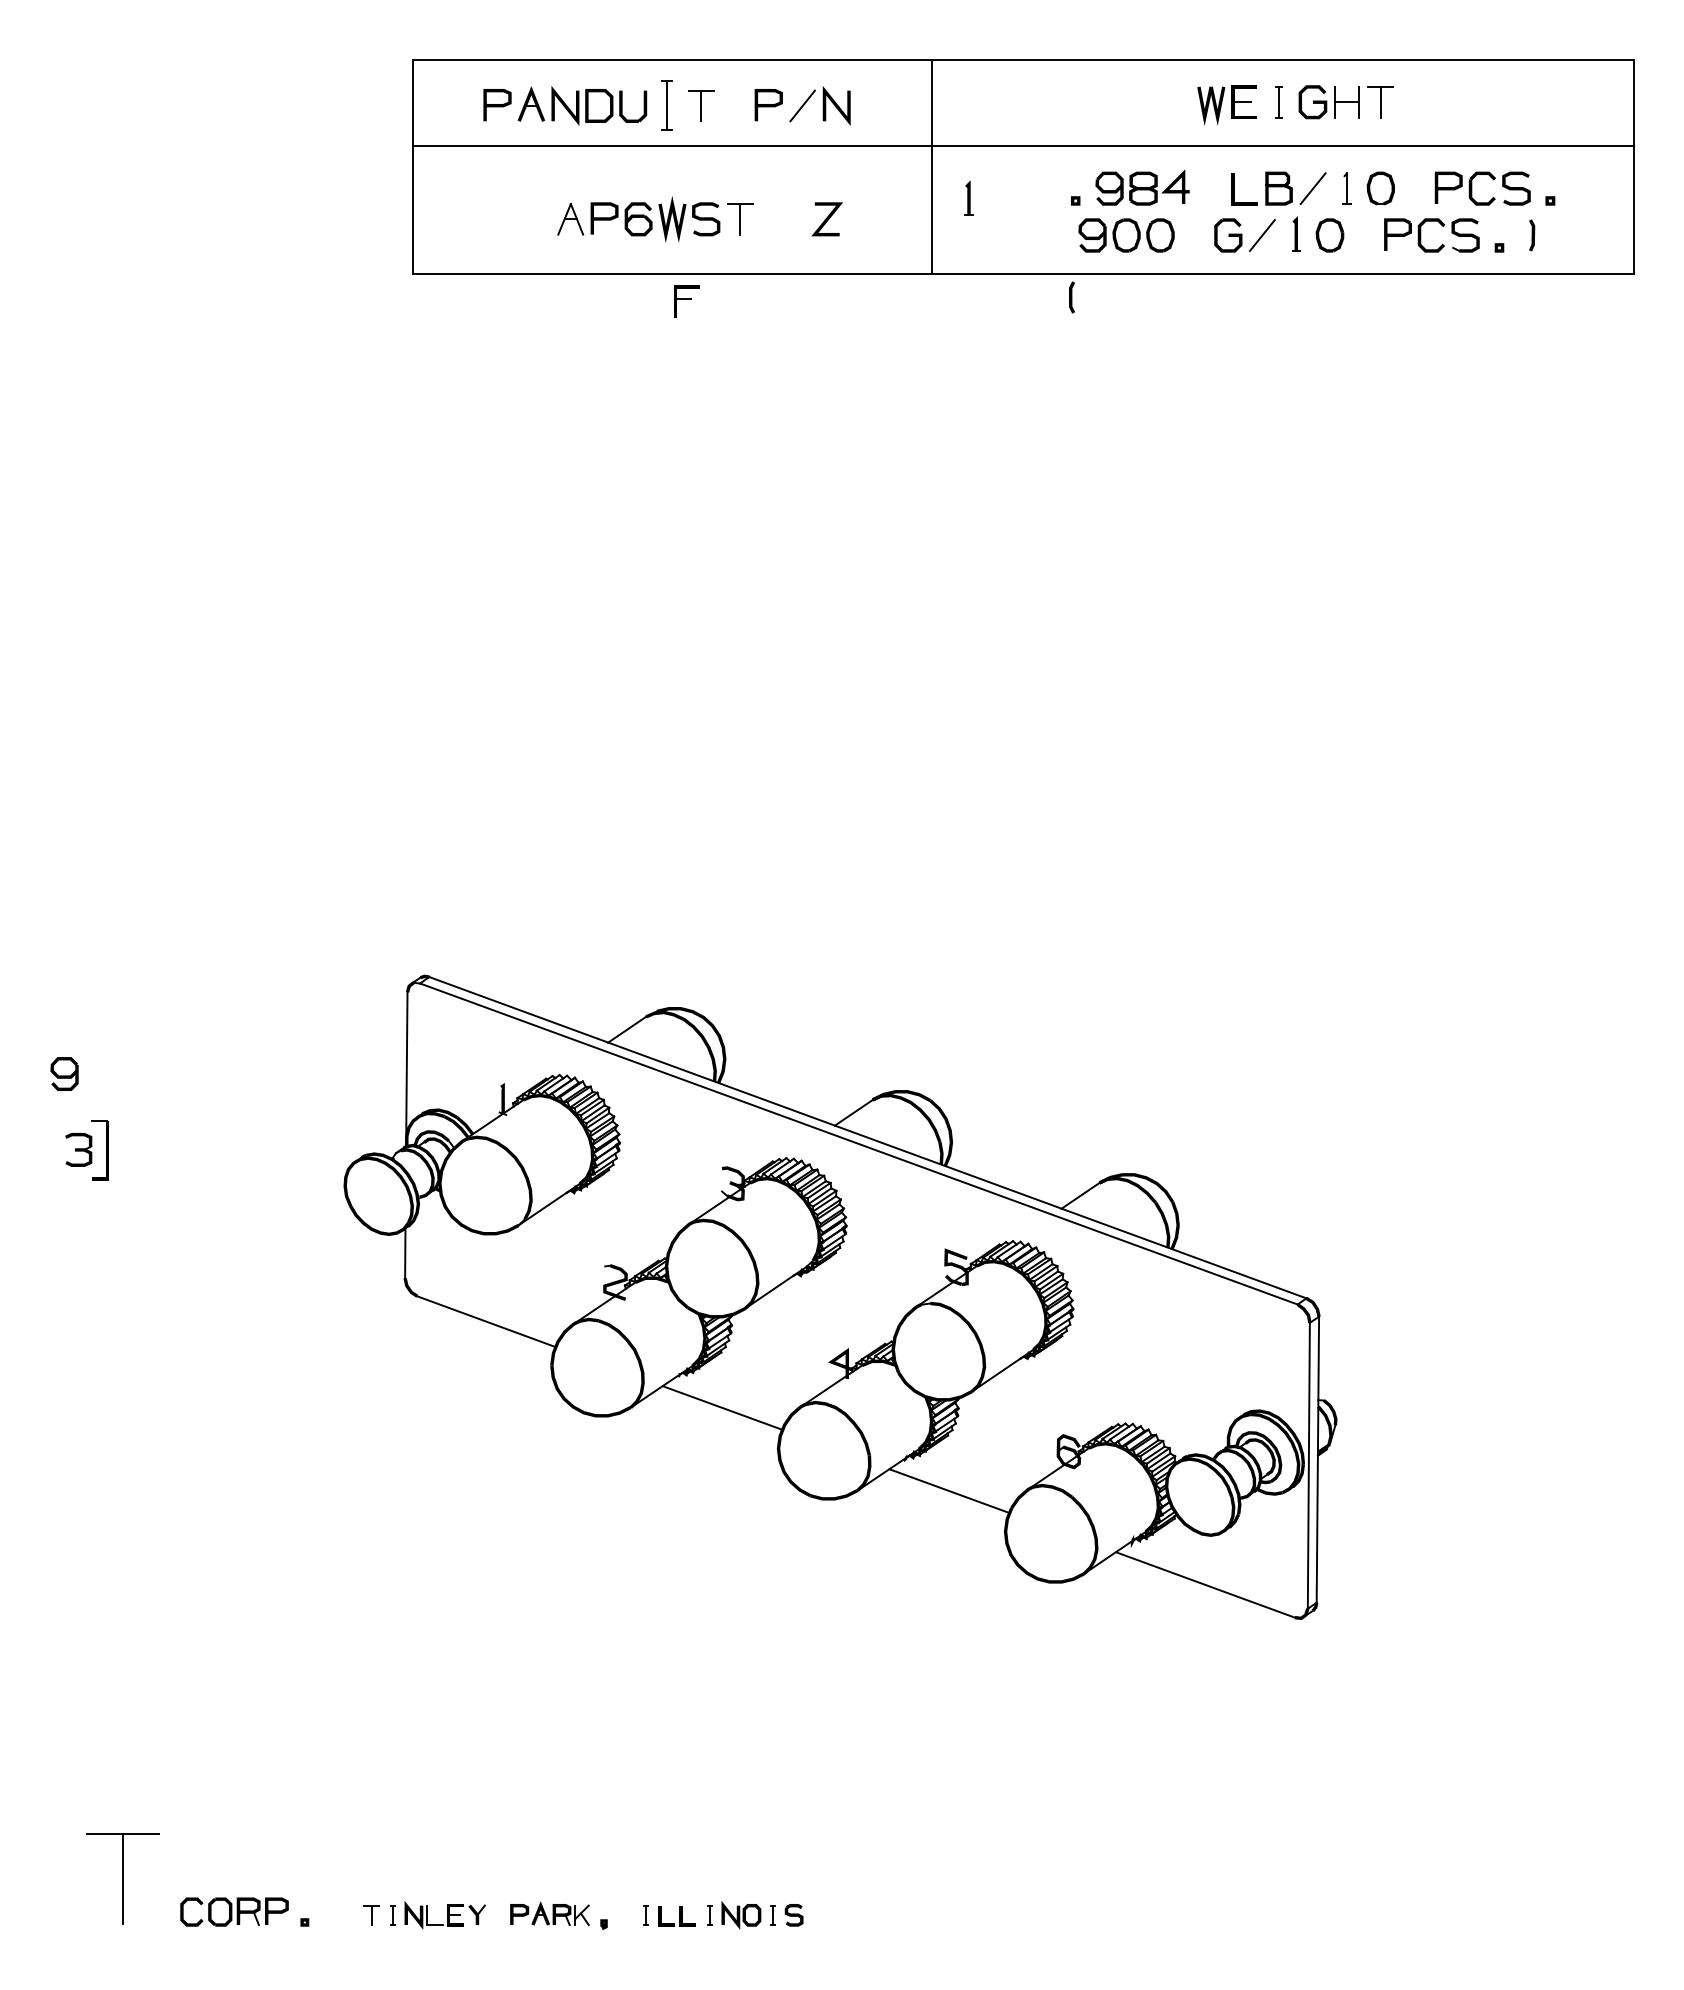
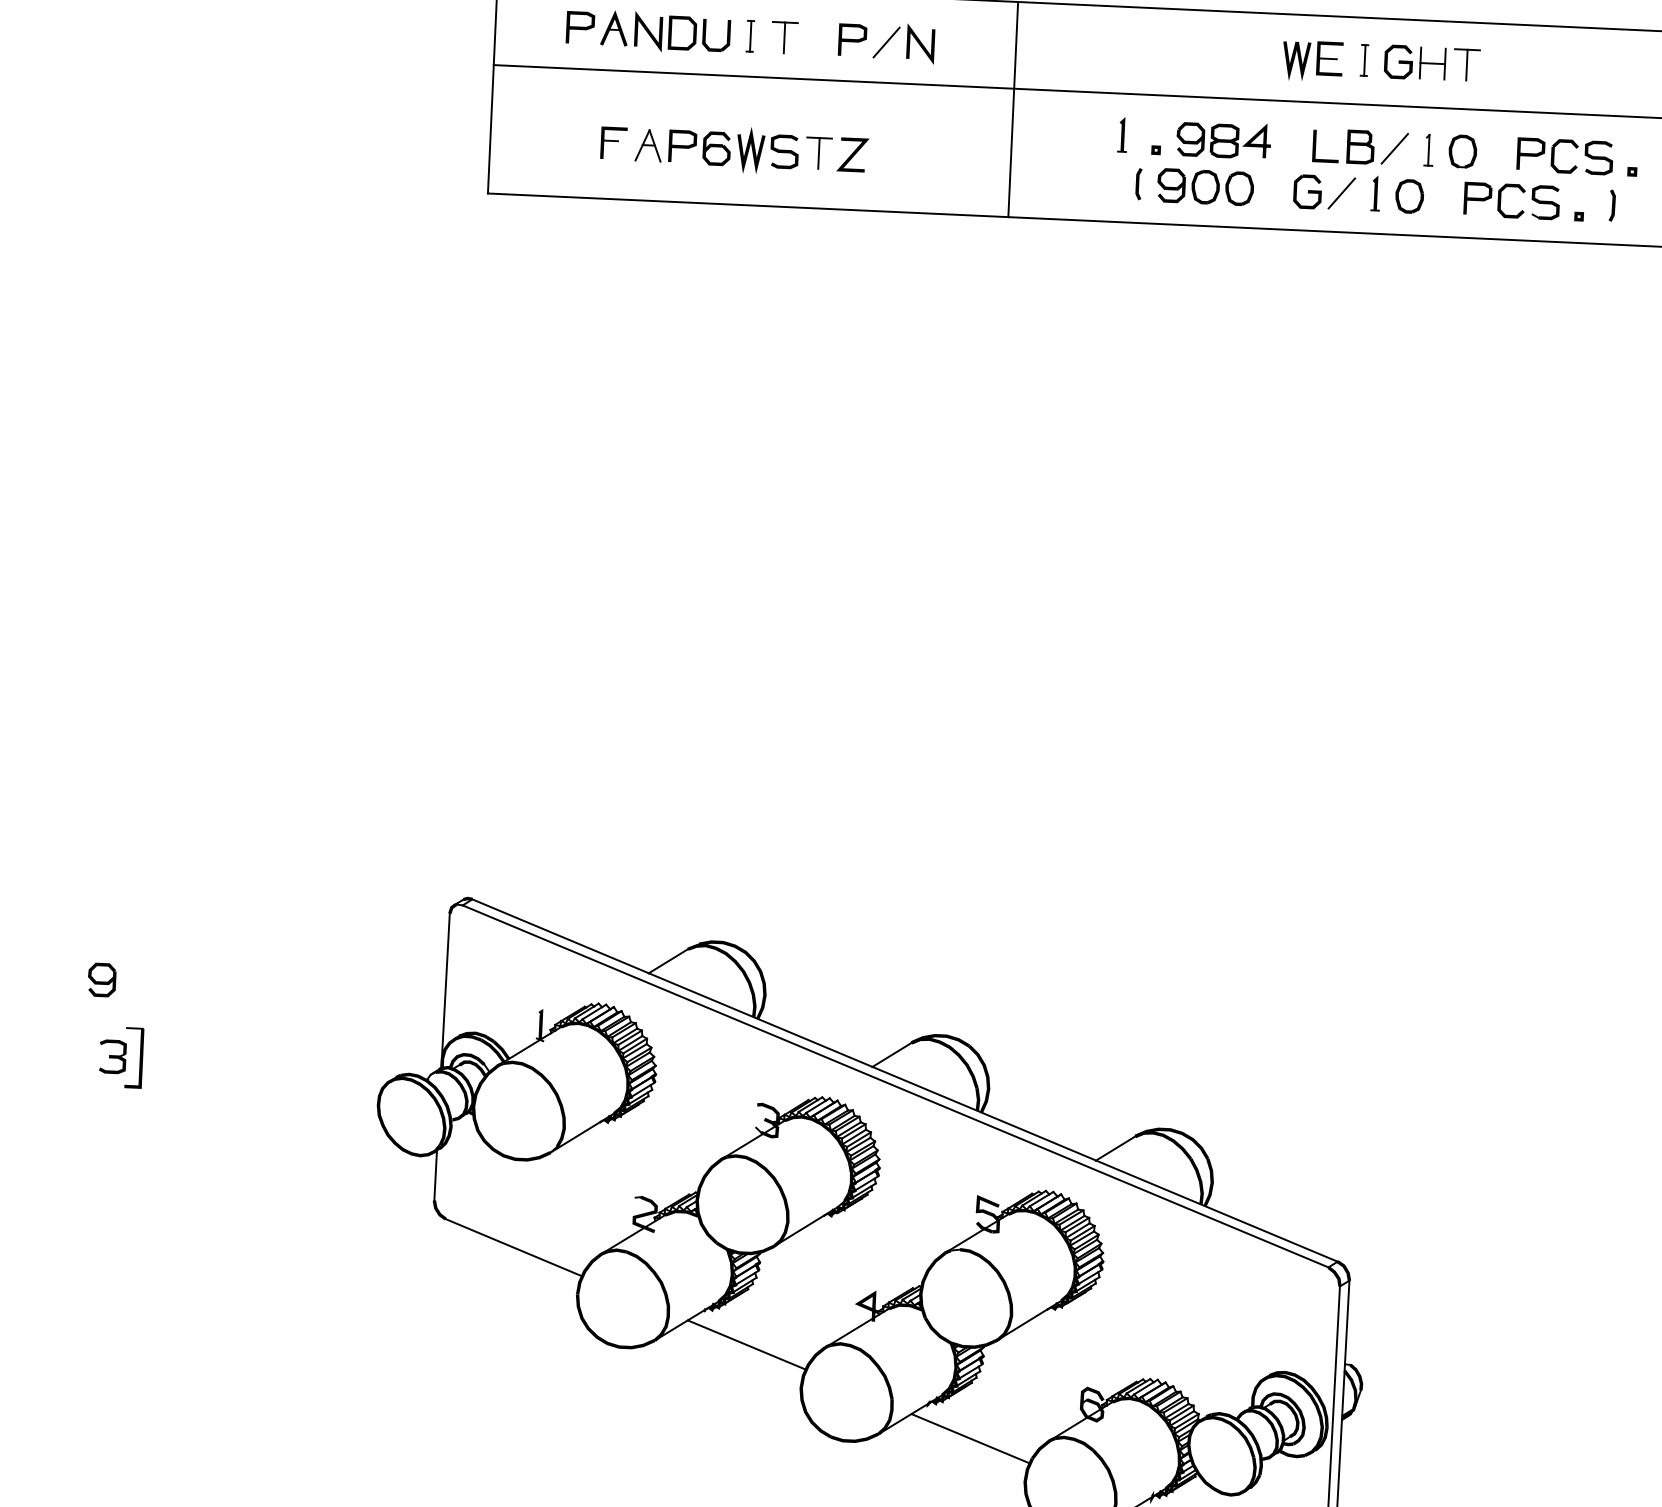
part: (666, 105) -> (749, 35), size x0.62
part: (968, 197) -> (1122, 134), moved
line: (826, 219) -> (852, 155), moved
line: (1071, 297) -> (1138, 184), moved
part: (686, 301) -> (613, 143), moved

